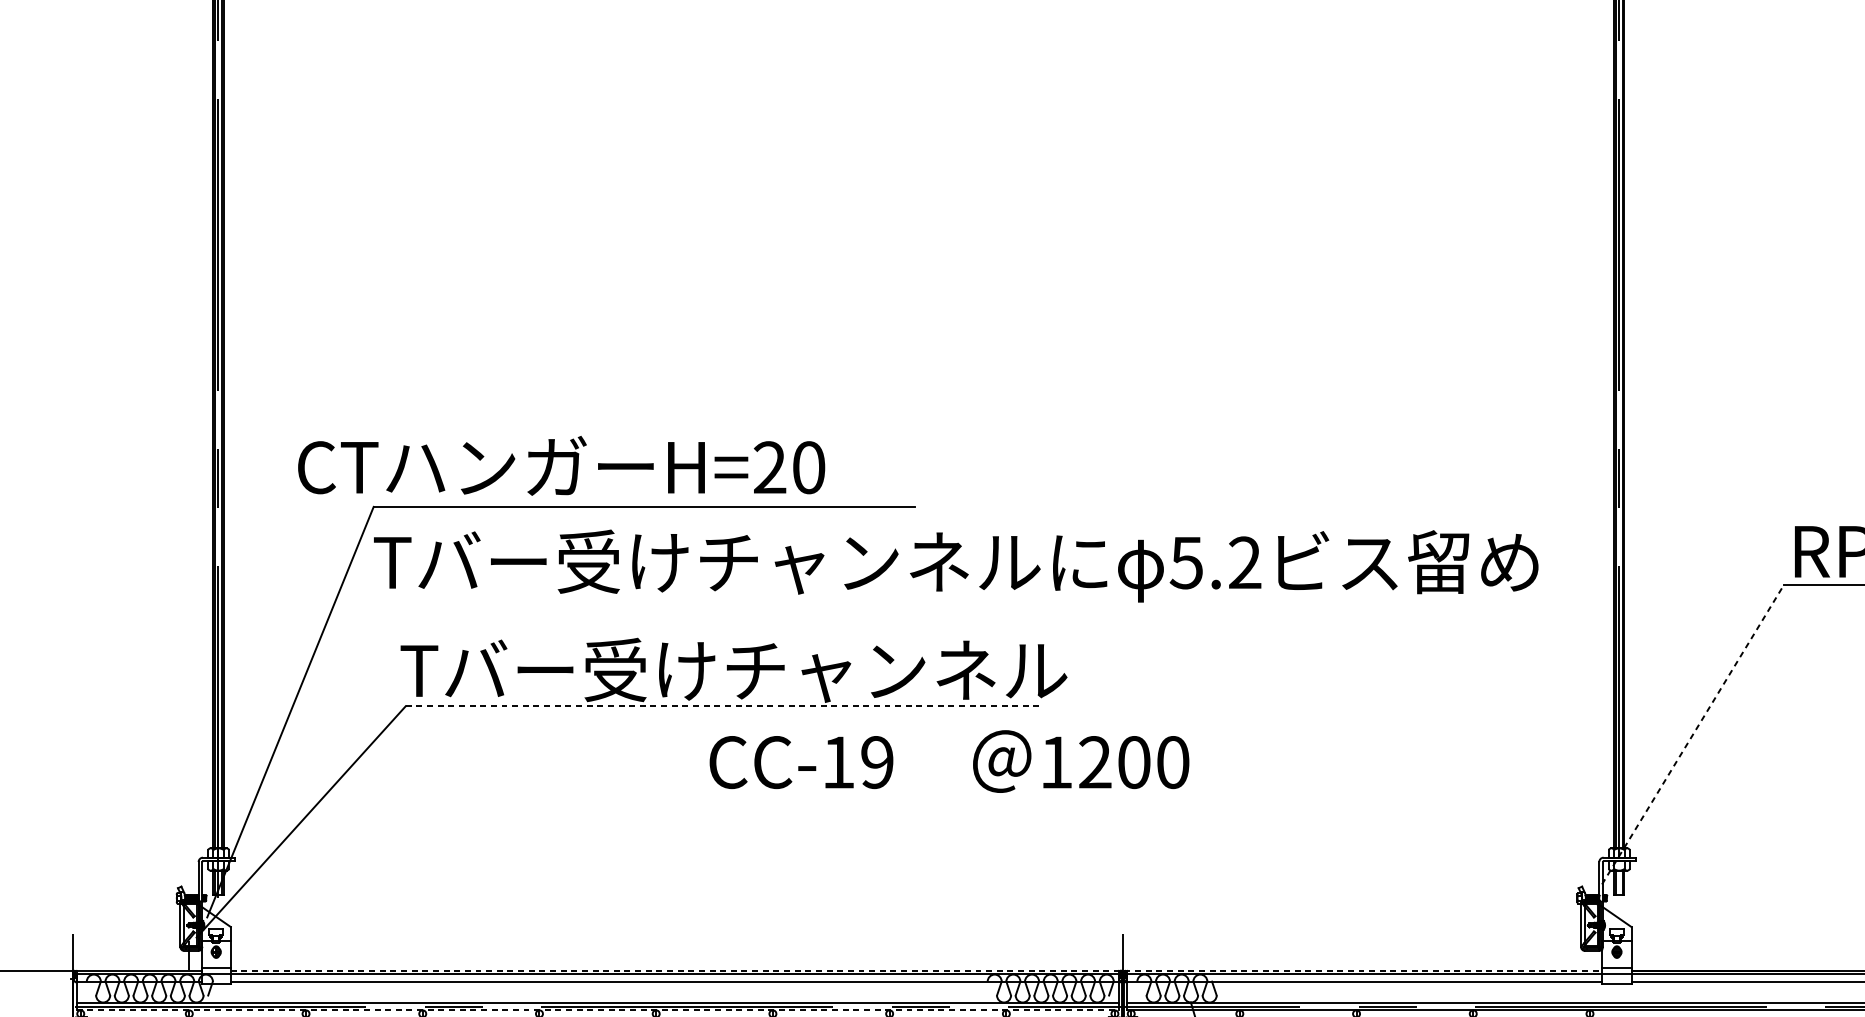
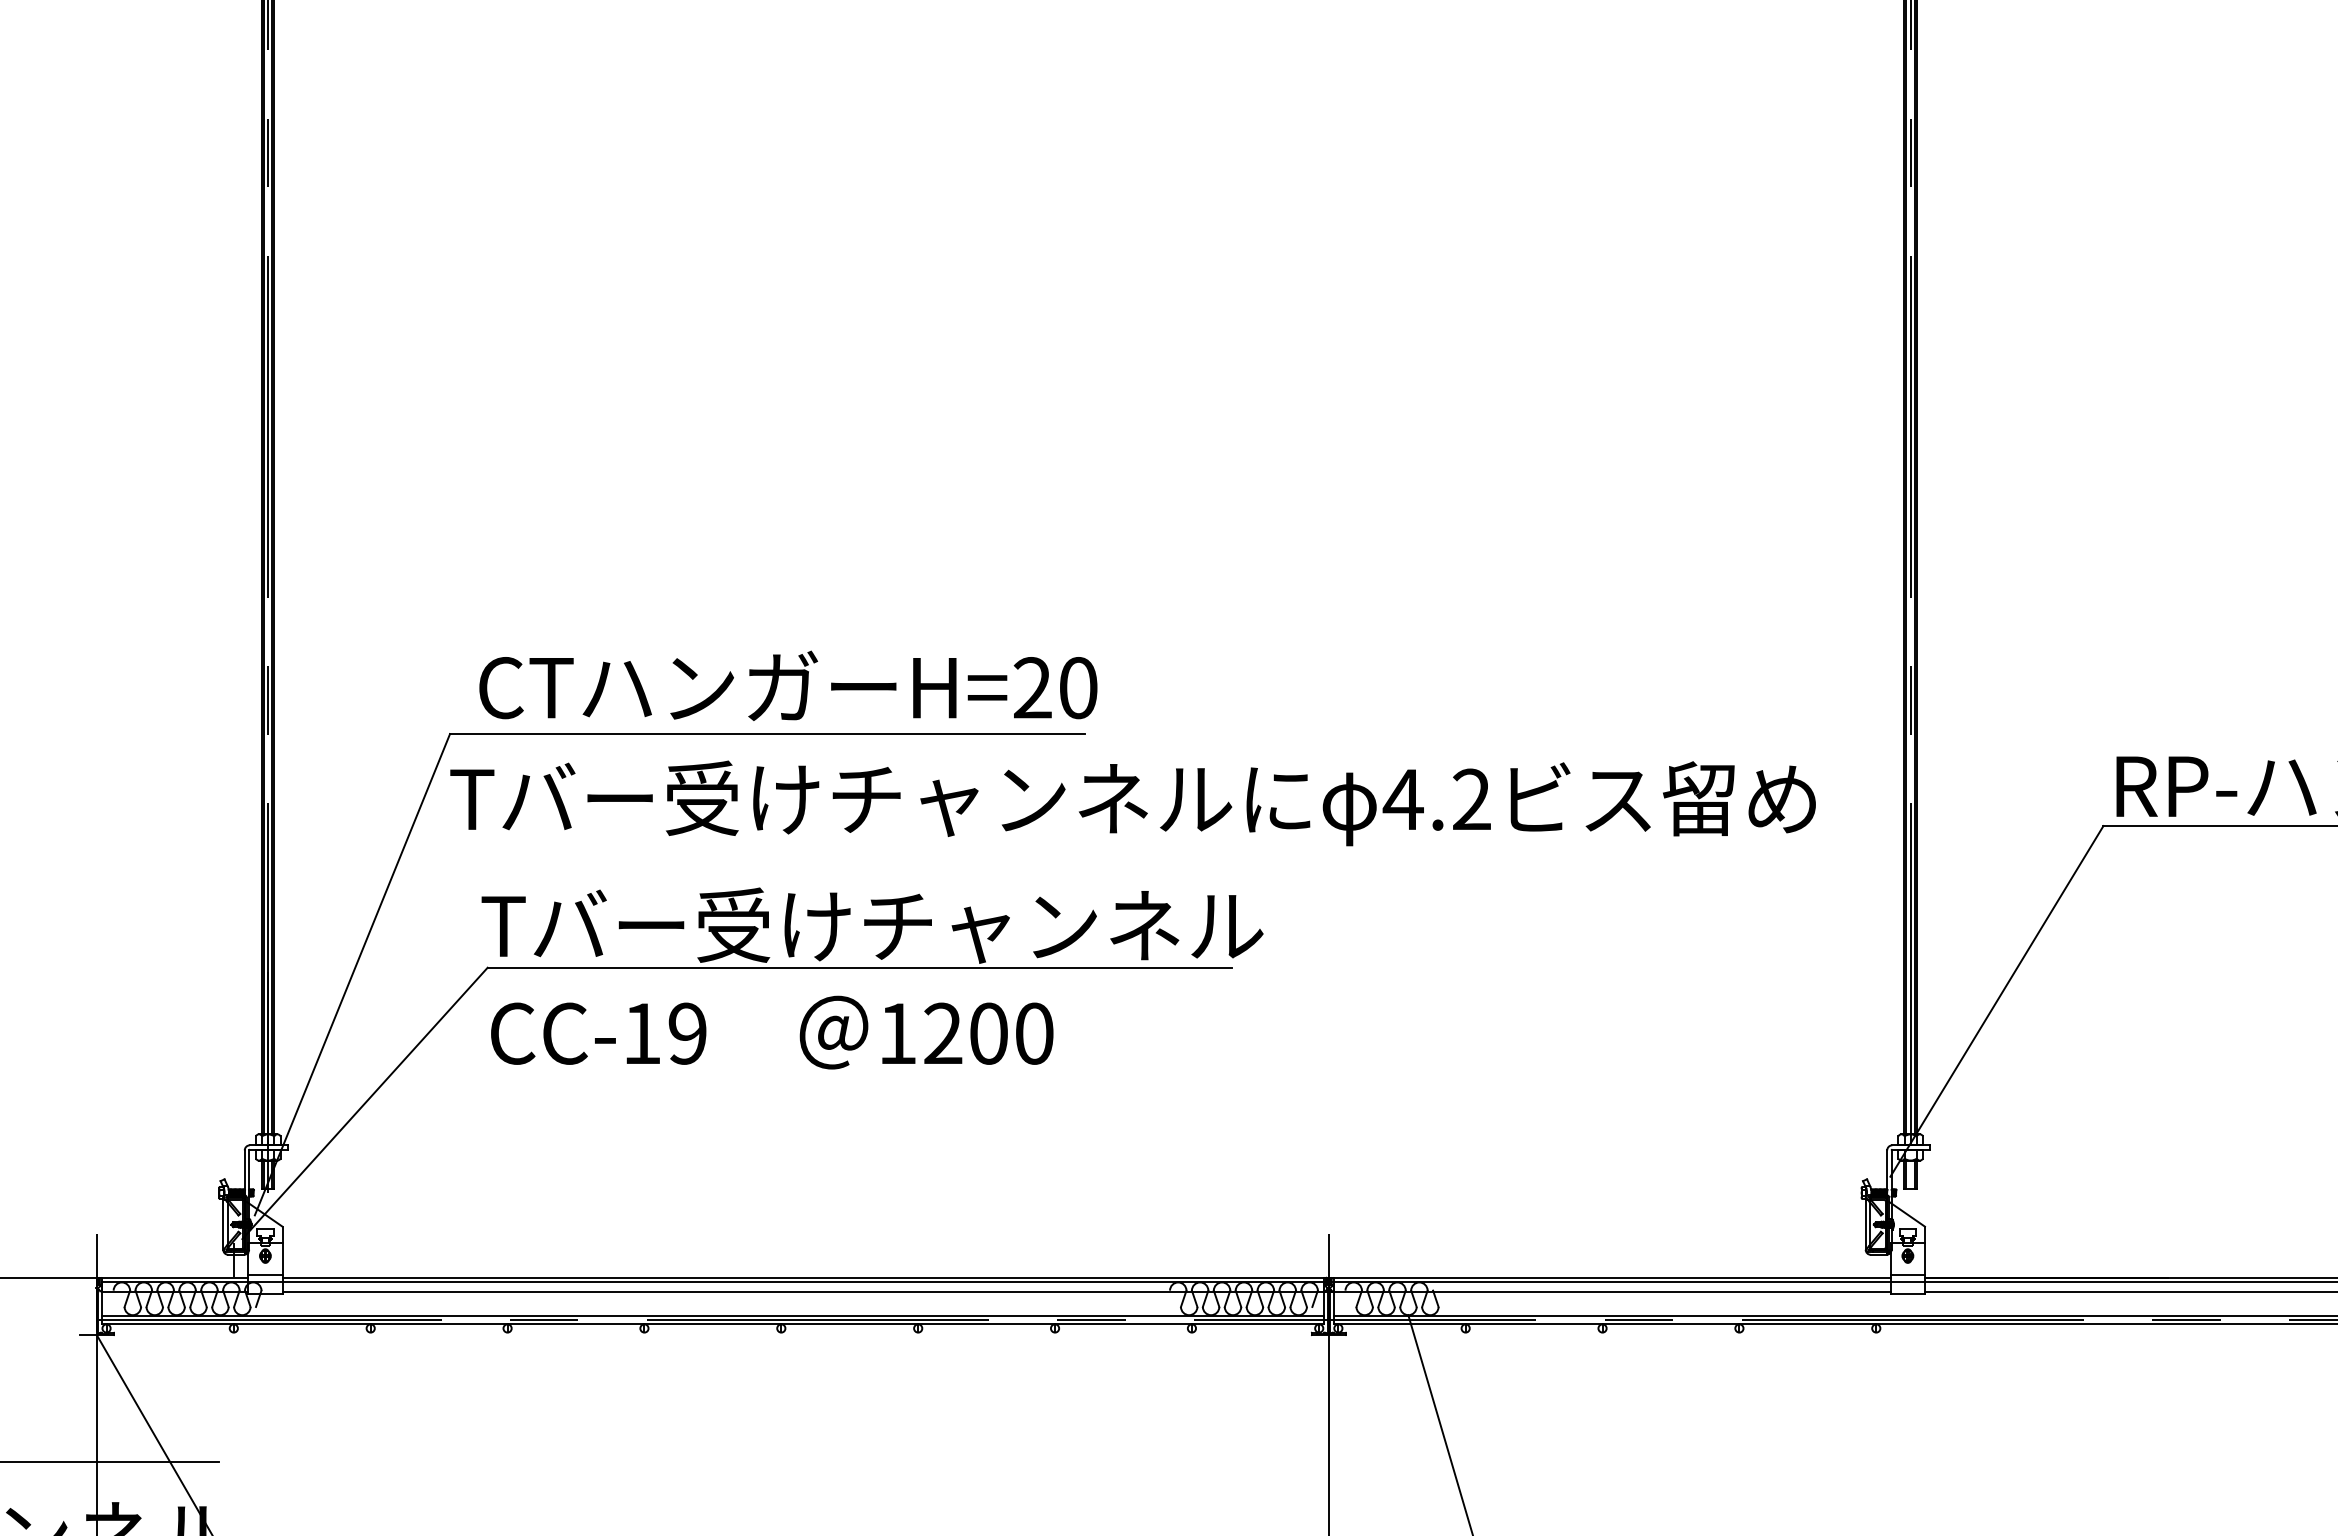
text: (561, 465) -> (788, 685), moved
text: (1185, 562) -> (1402, 799), 5.2 -> 4.2
line: (723, 706) -> (860, 967), dashed -> solid
line: (1693, 734) -> (1997, 1000), dashed -> solid
text: (949, 761) -> (772, 1032), moved
line: (917, 970) -> (1087, 1277), dashed -> solid
line: (598, 1010) -> (713, 1324), dashed -> solid

